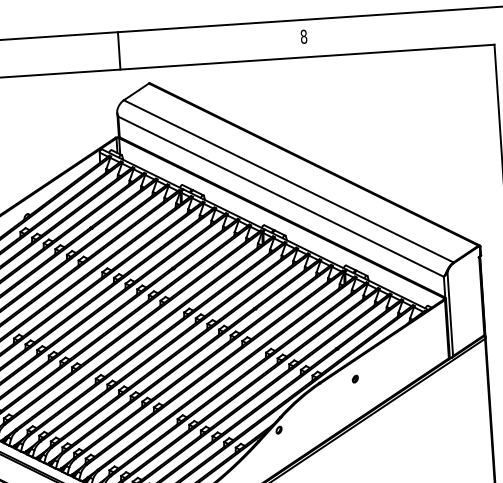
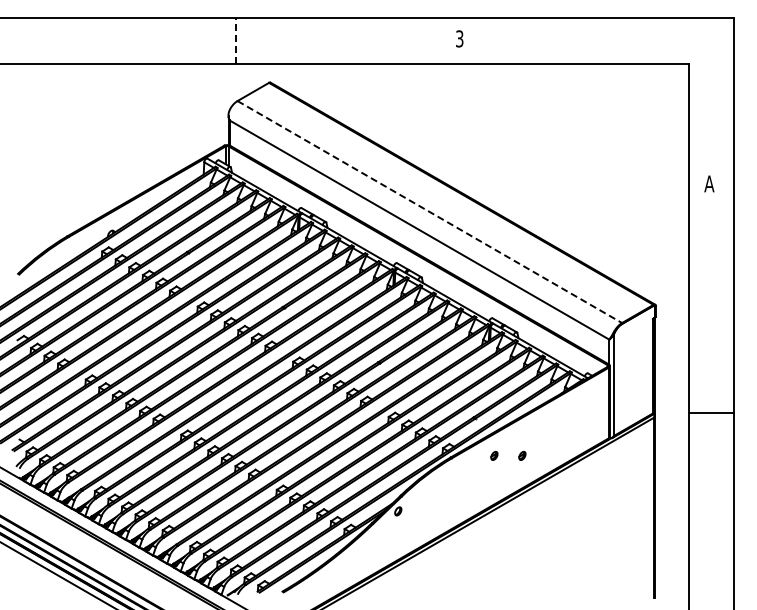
text: (303, 36) -> (459, 38), 8 -> 3
line: (118, 51) -> (235, 41), solid -> dashed
line: (288, 181) -> (429, 212), solid -> dashed
part: (378, 377) -> (522, 455), added

